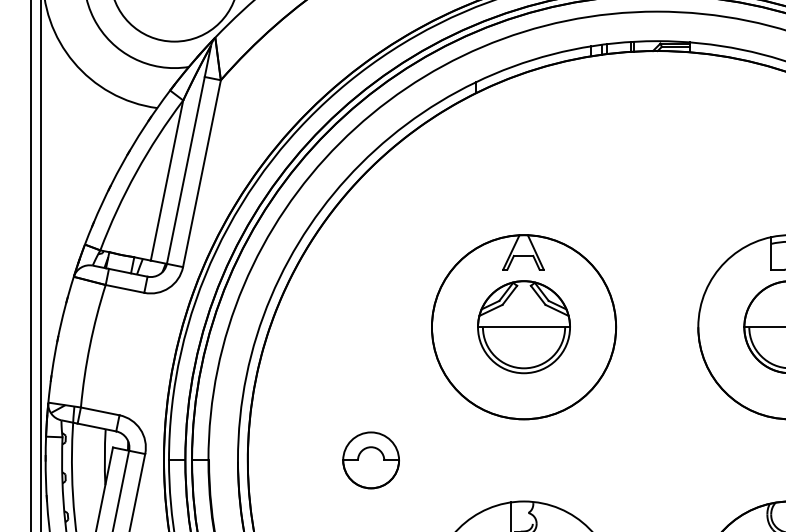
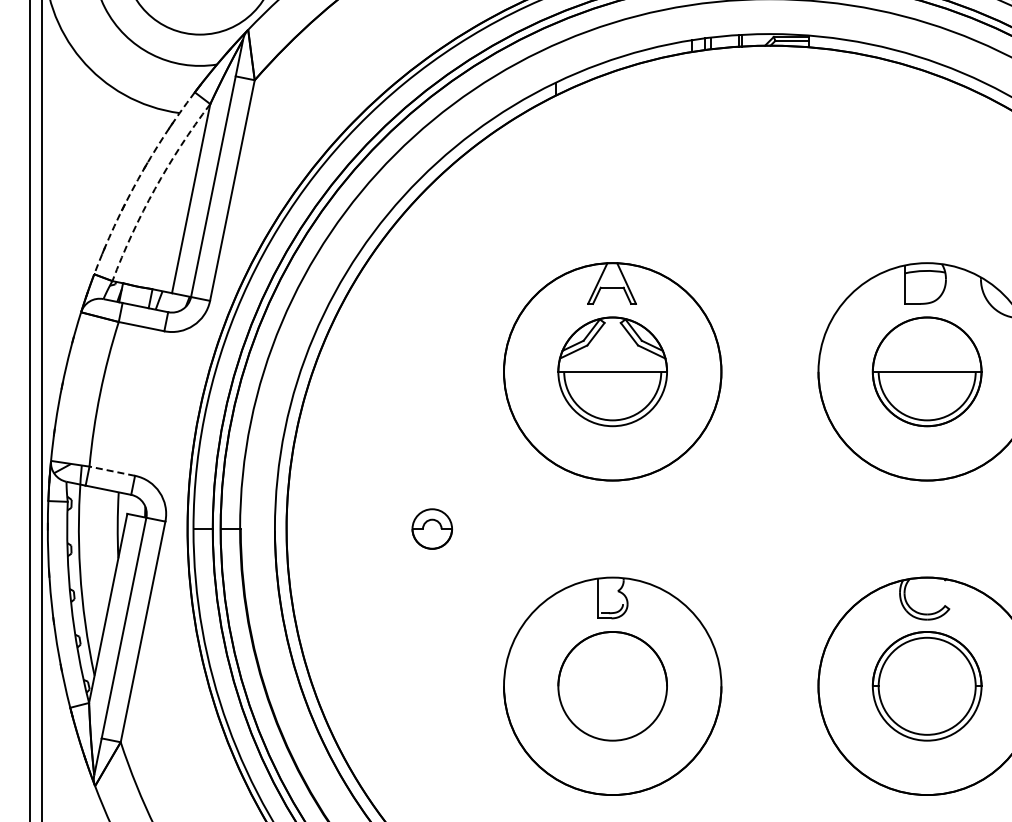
arc: (121, 164) -> (137, 179), solid -> dashed
arc: (135, 172) -> (154, 189), solid -> dashed
line: (99, 411) -> (111, 471), solid -> dashed
part: (371, 459) -> (432, 528), size x0.6

